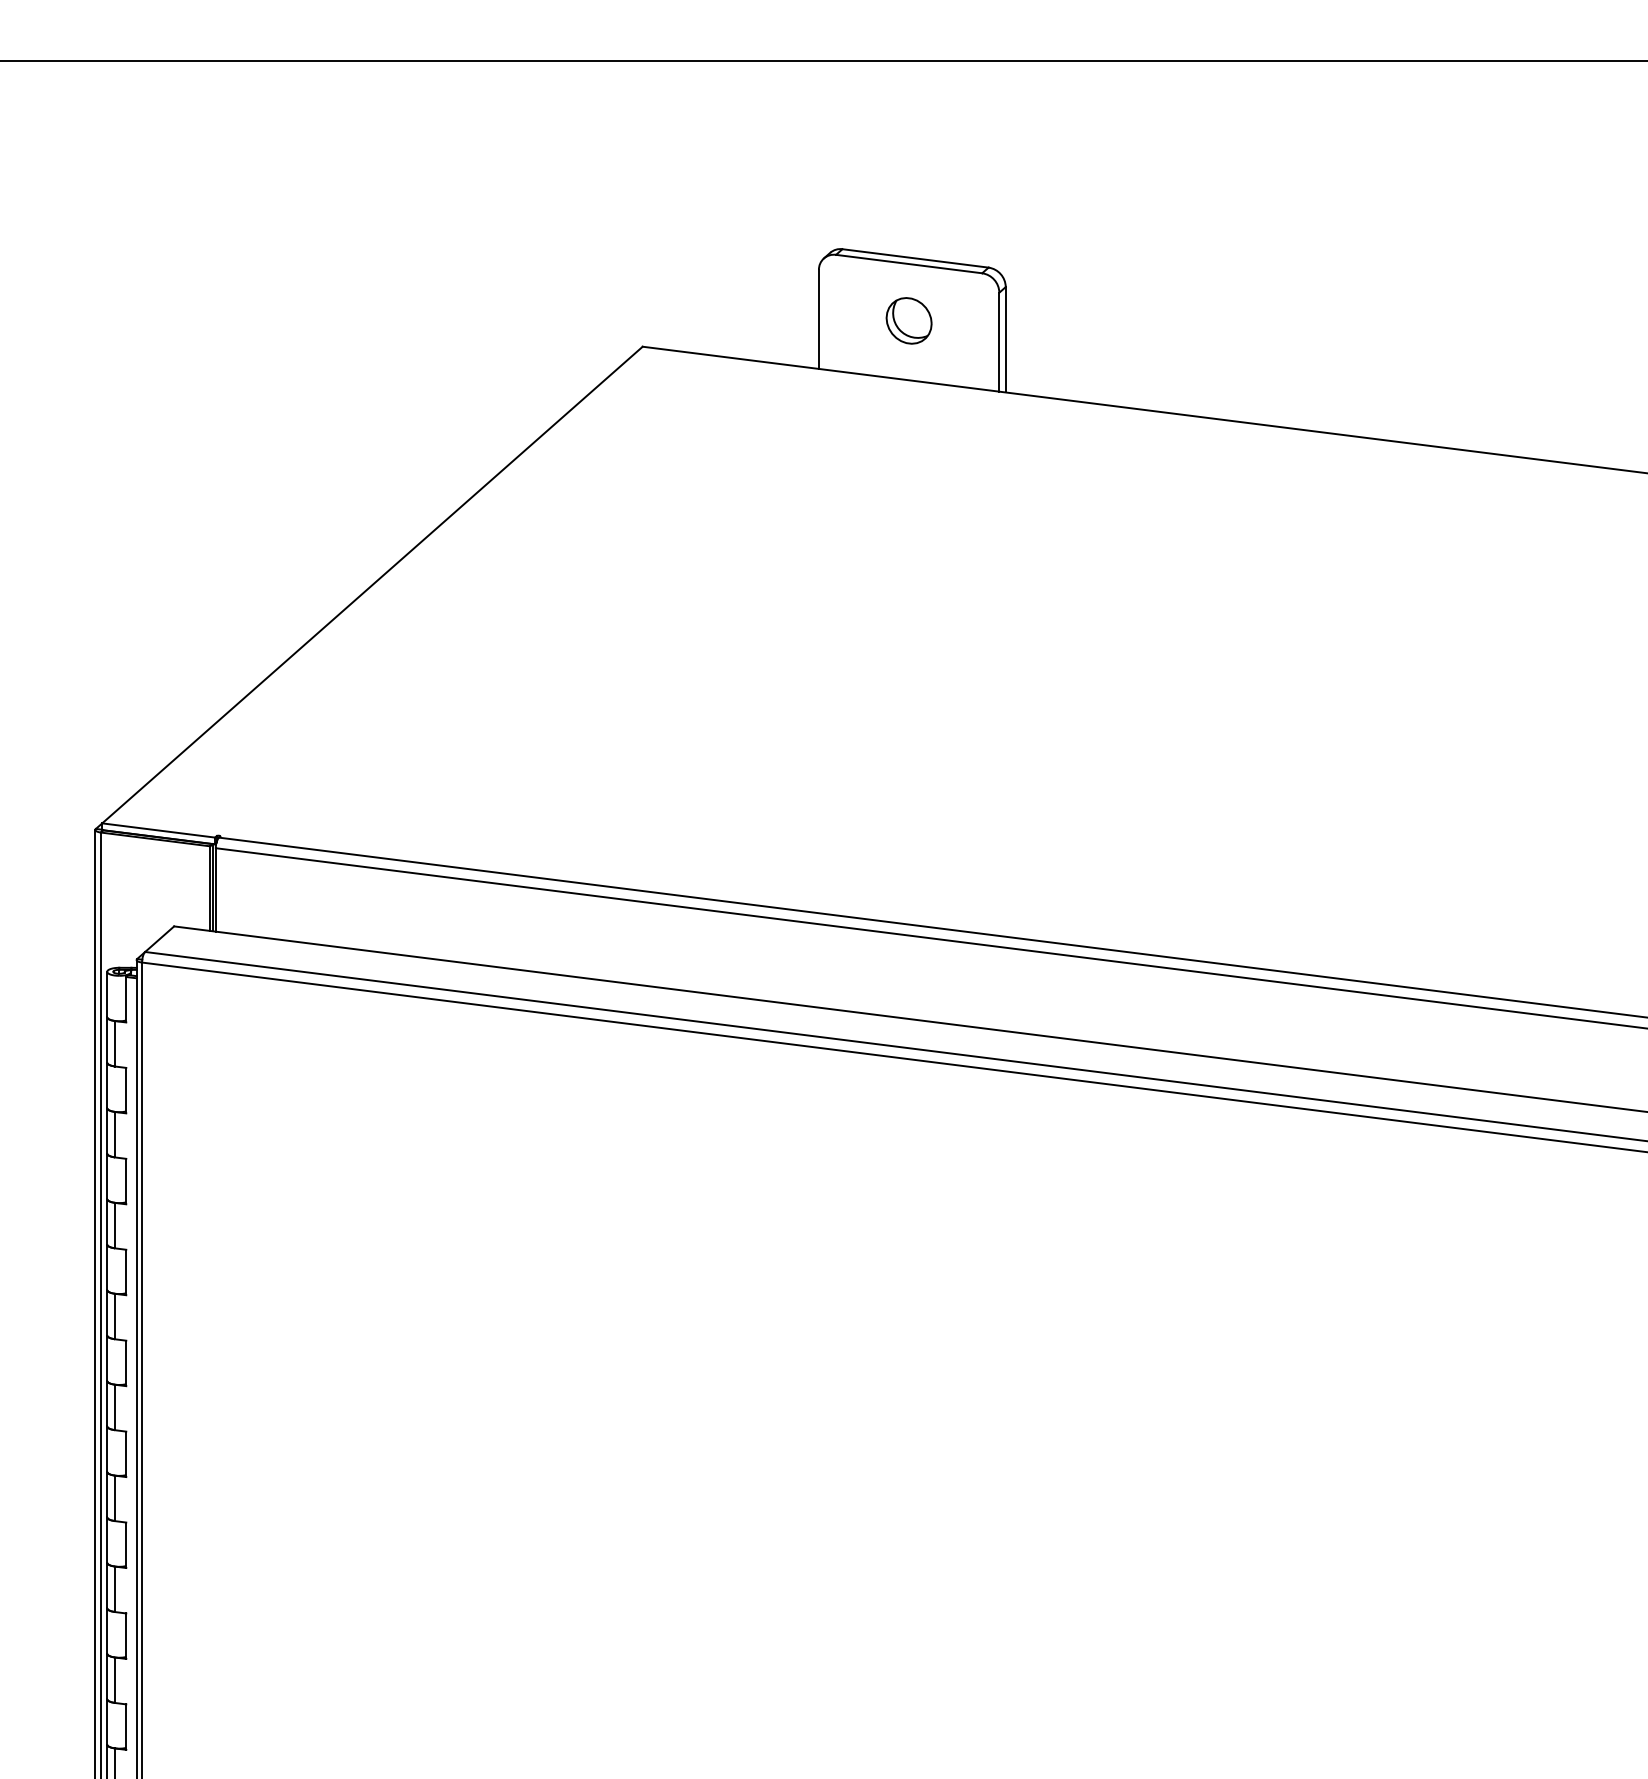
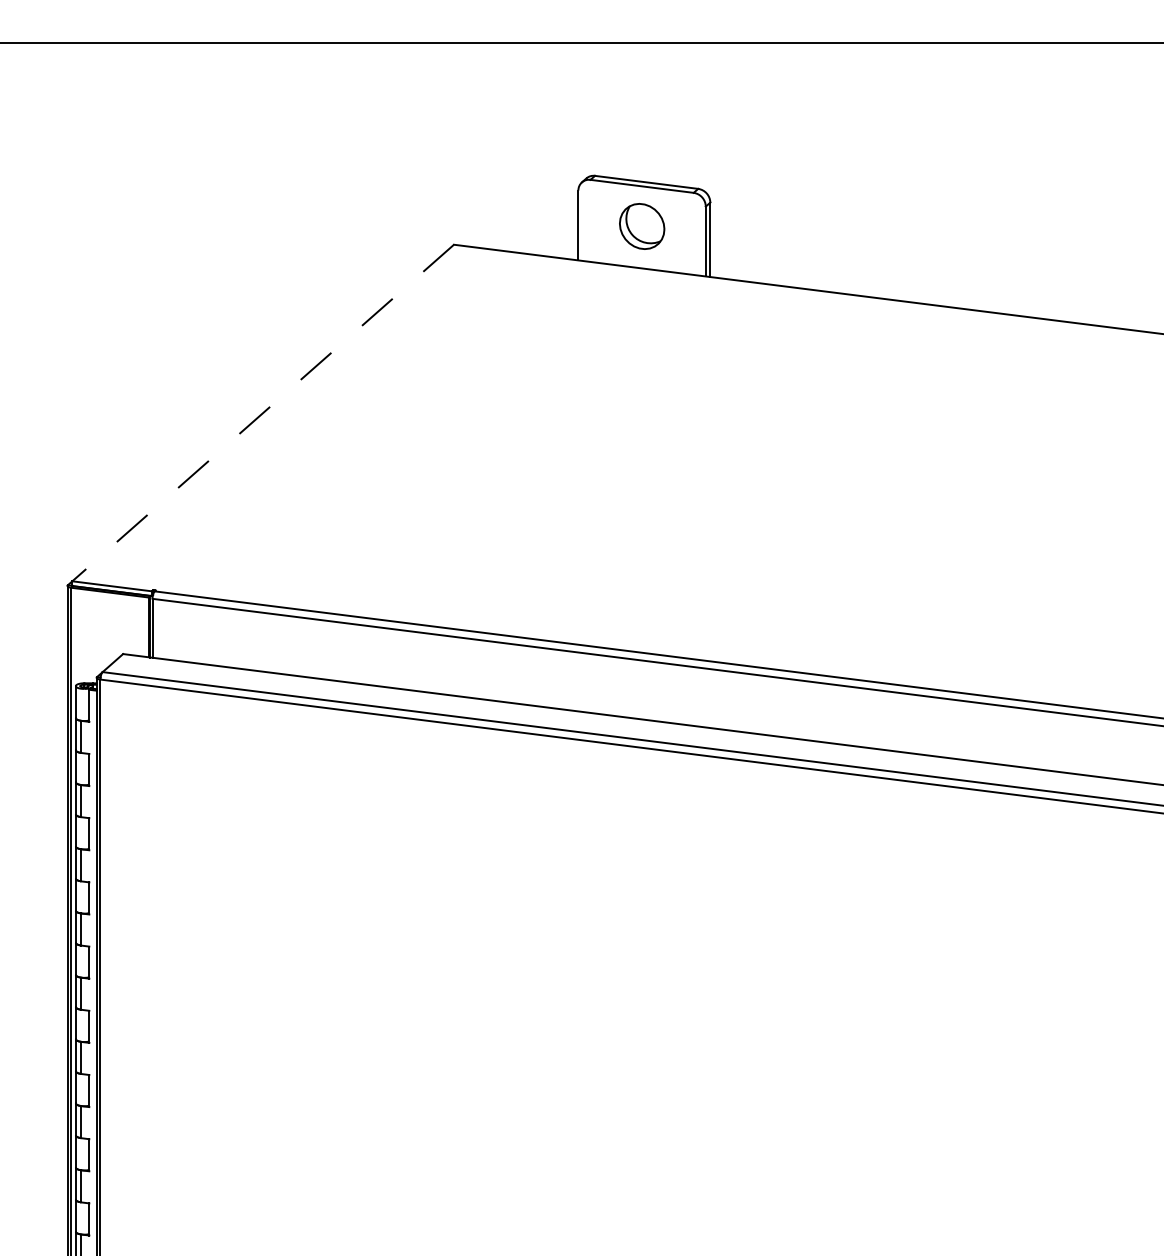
part: (908, 320) -> (641, 226), size x1.4
line: (371, 585) -> (262, 413), solid -> dashed

